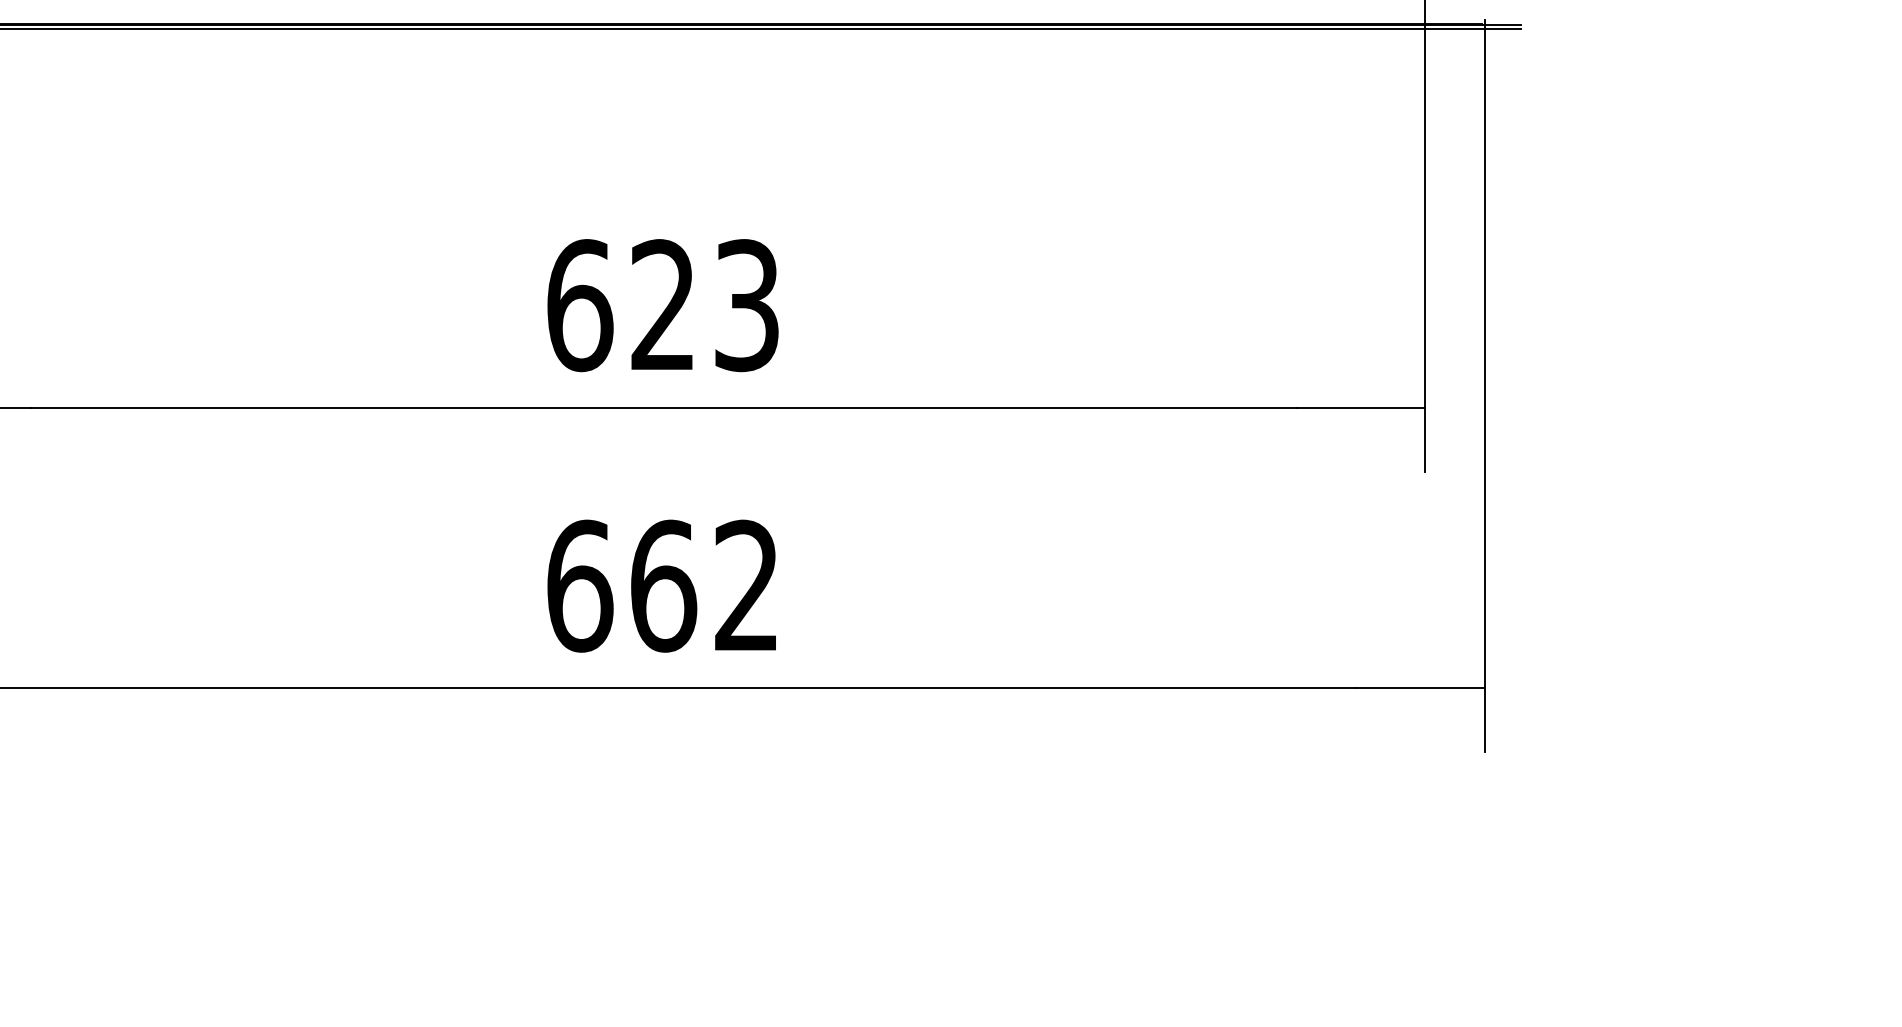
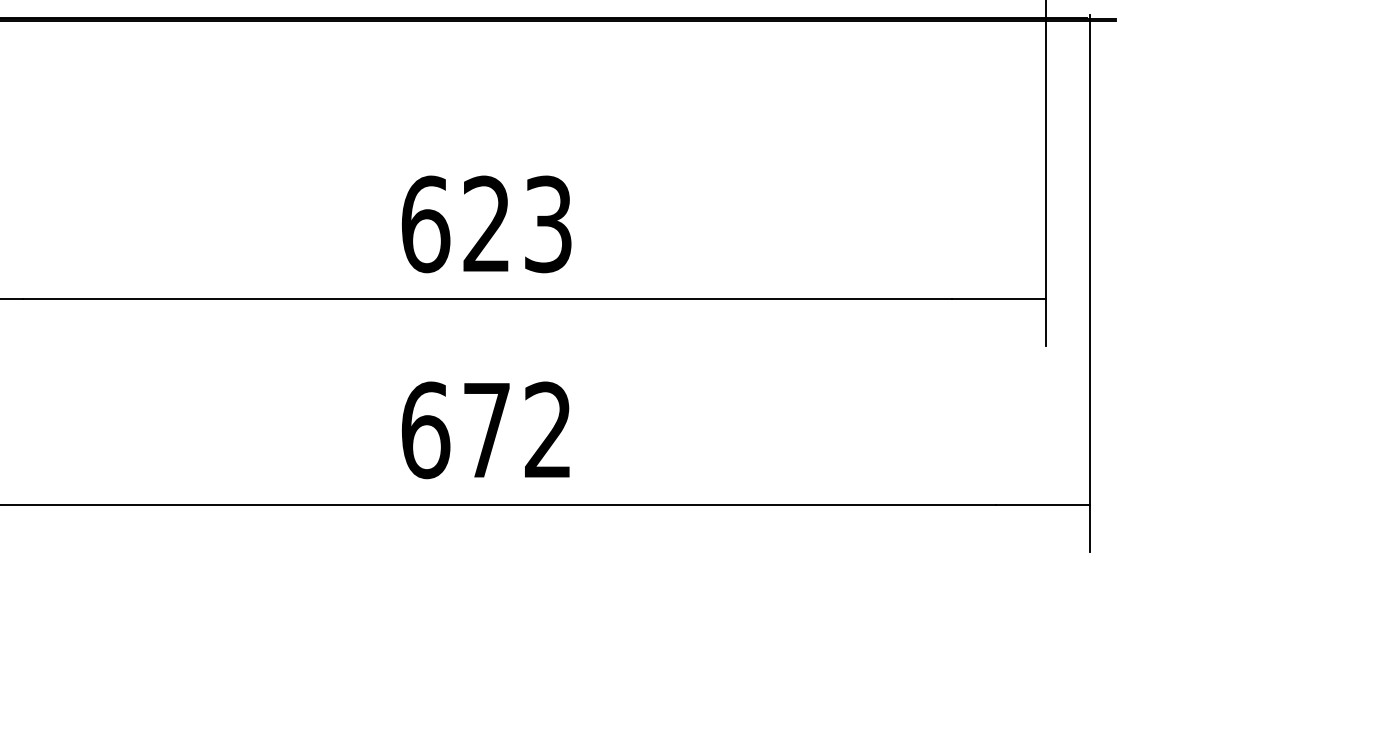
text: (664, 585) -> (487, 429), 662 -> 672

